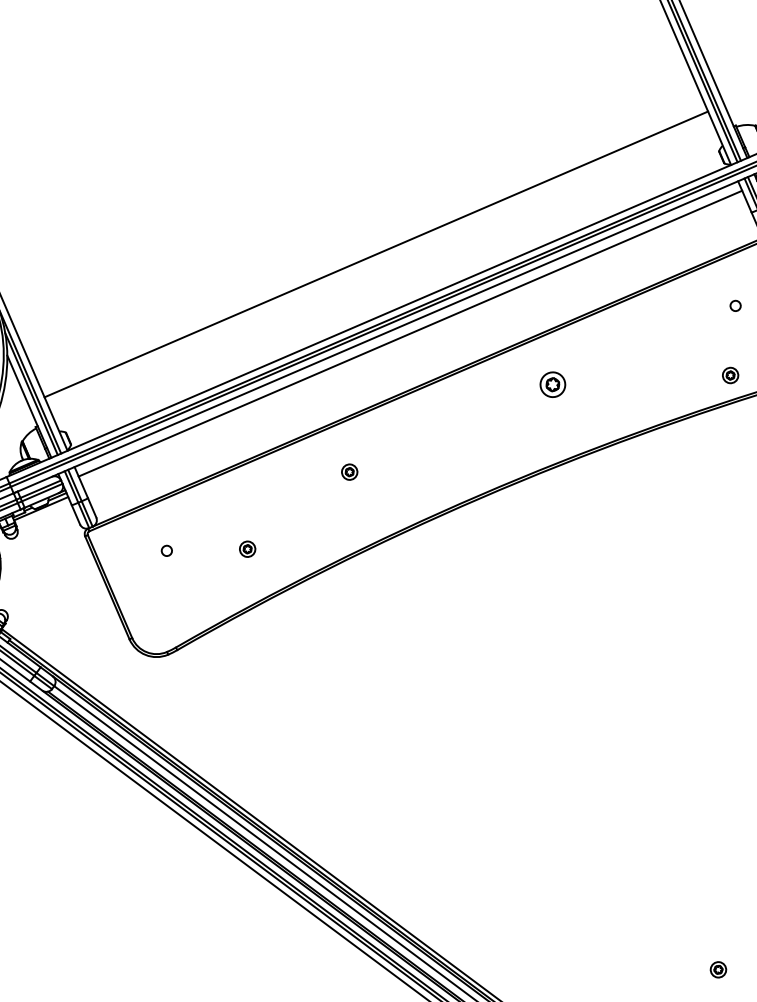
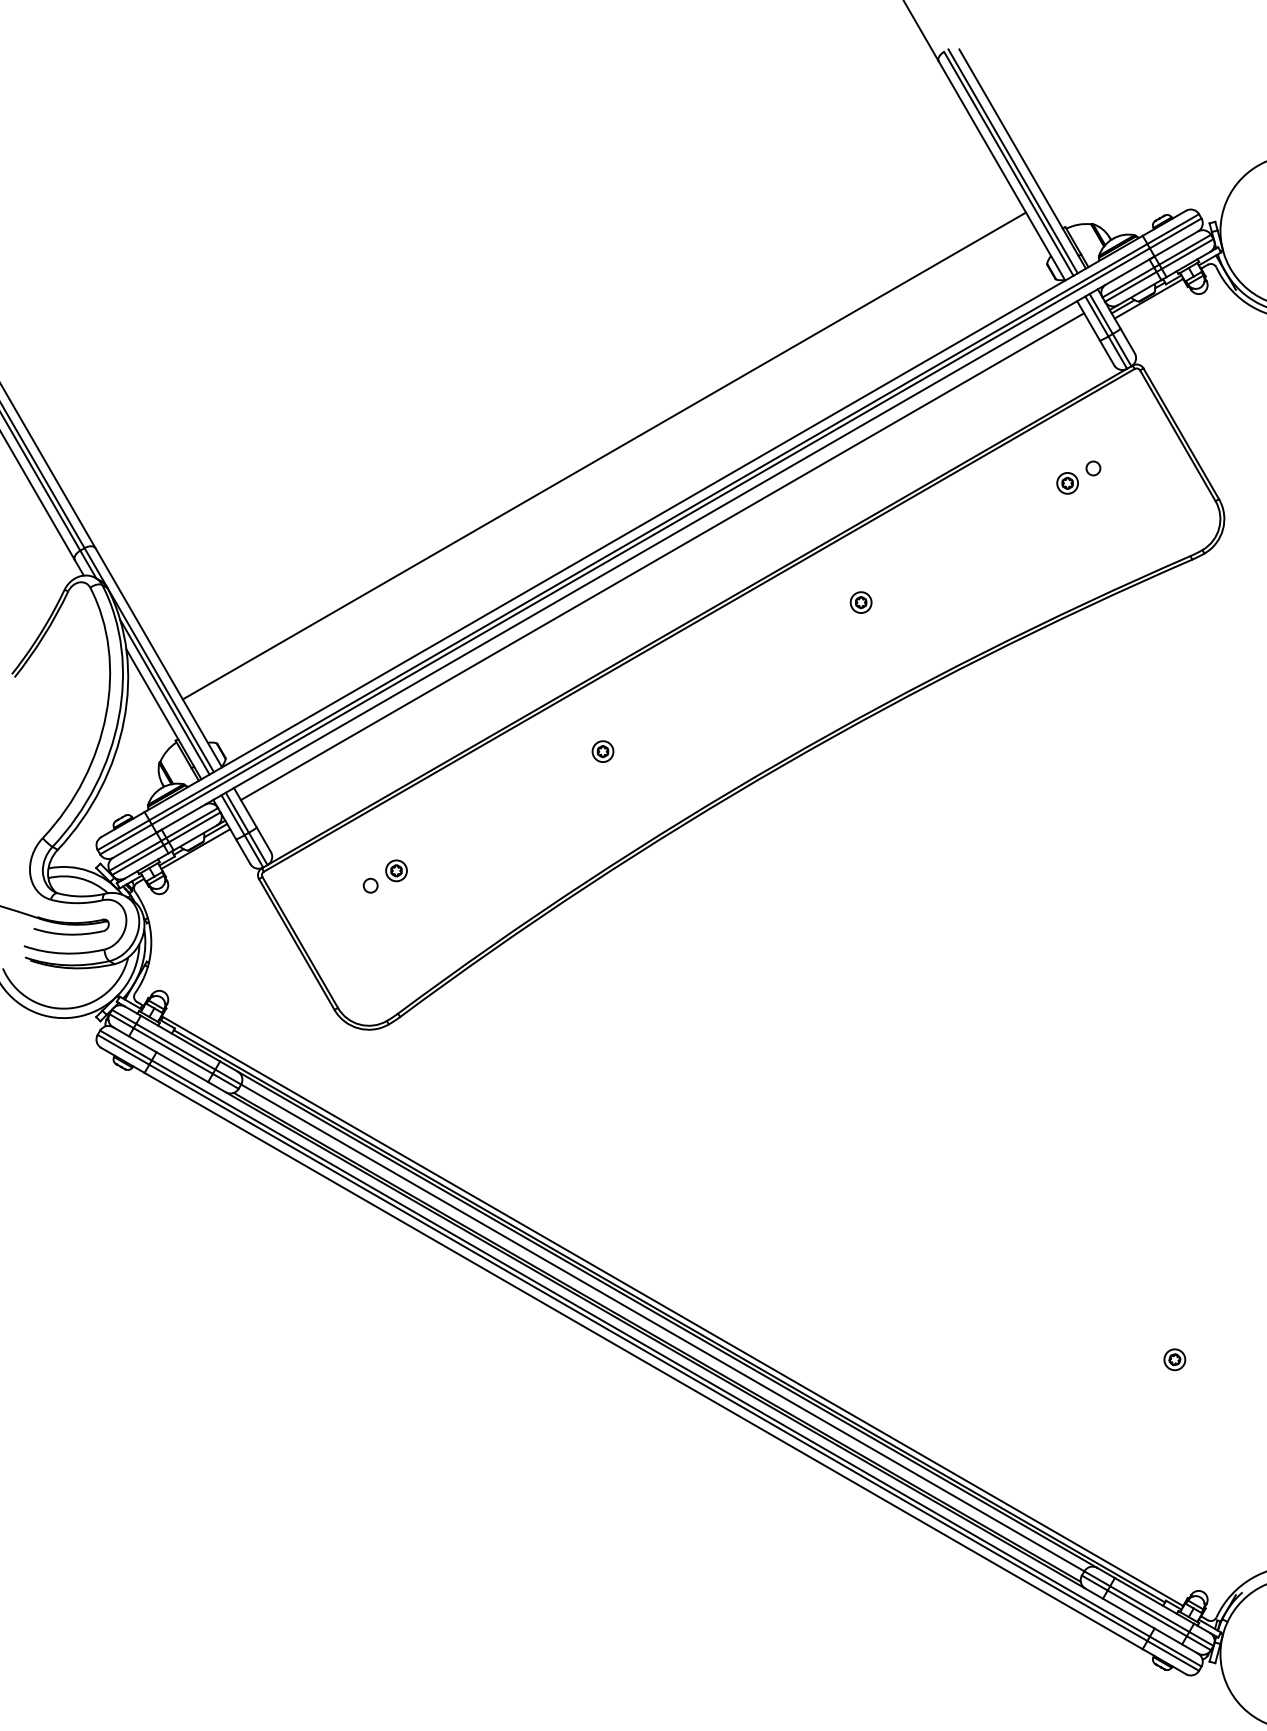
part: (730, 375) -> (1067, 483), moved
part: (552, 384) -> (860, 602), size x0.62
part: (247, 548) -> (396, 870), moved

